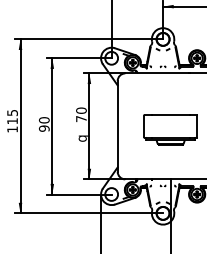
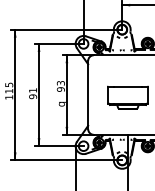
text: (81, 114) -> (60, 86), 70 -> 93
text: (43, 120) -> (32, 90), 90 -> 91

